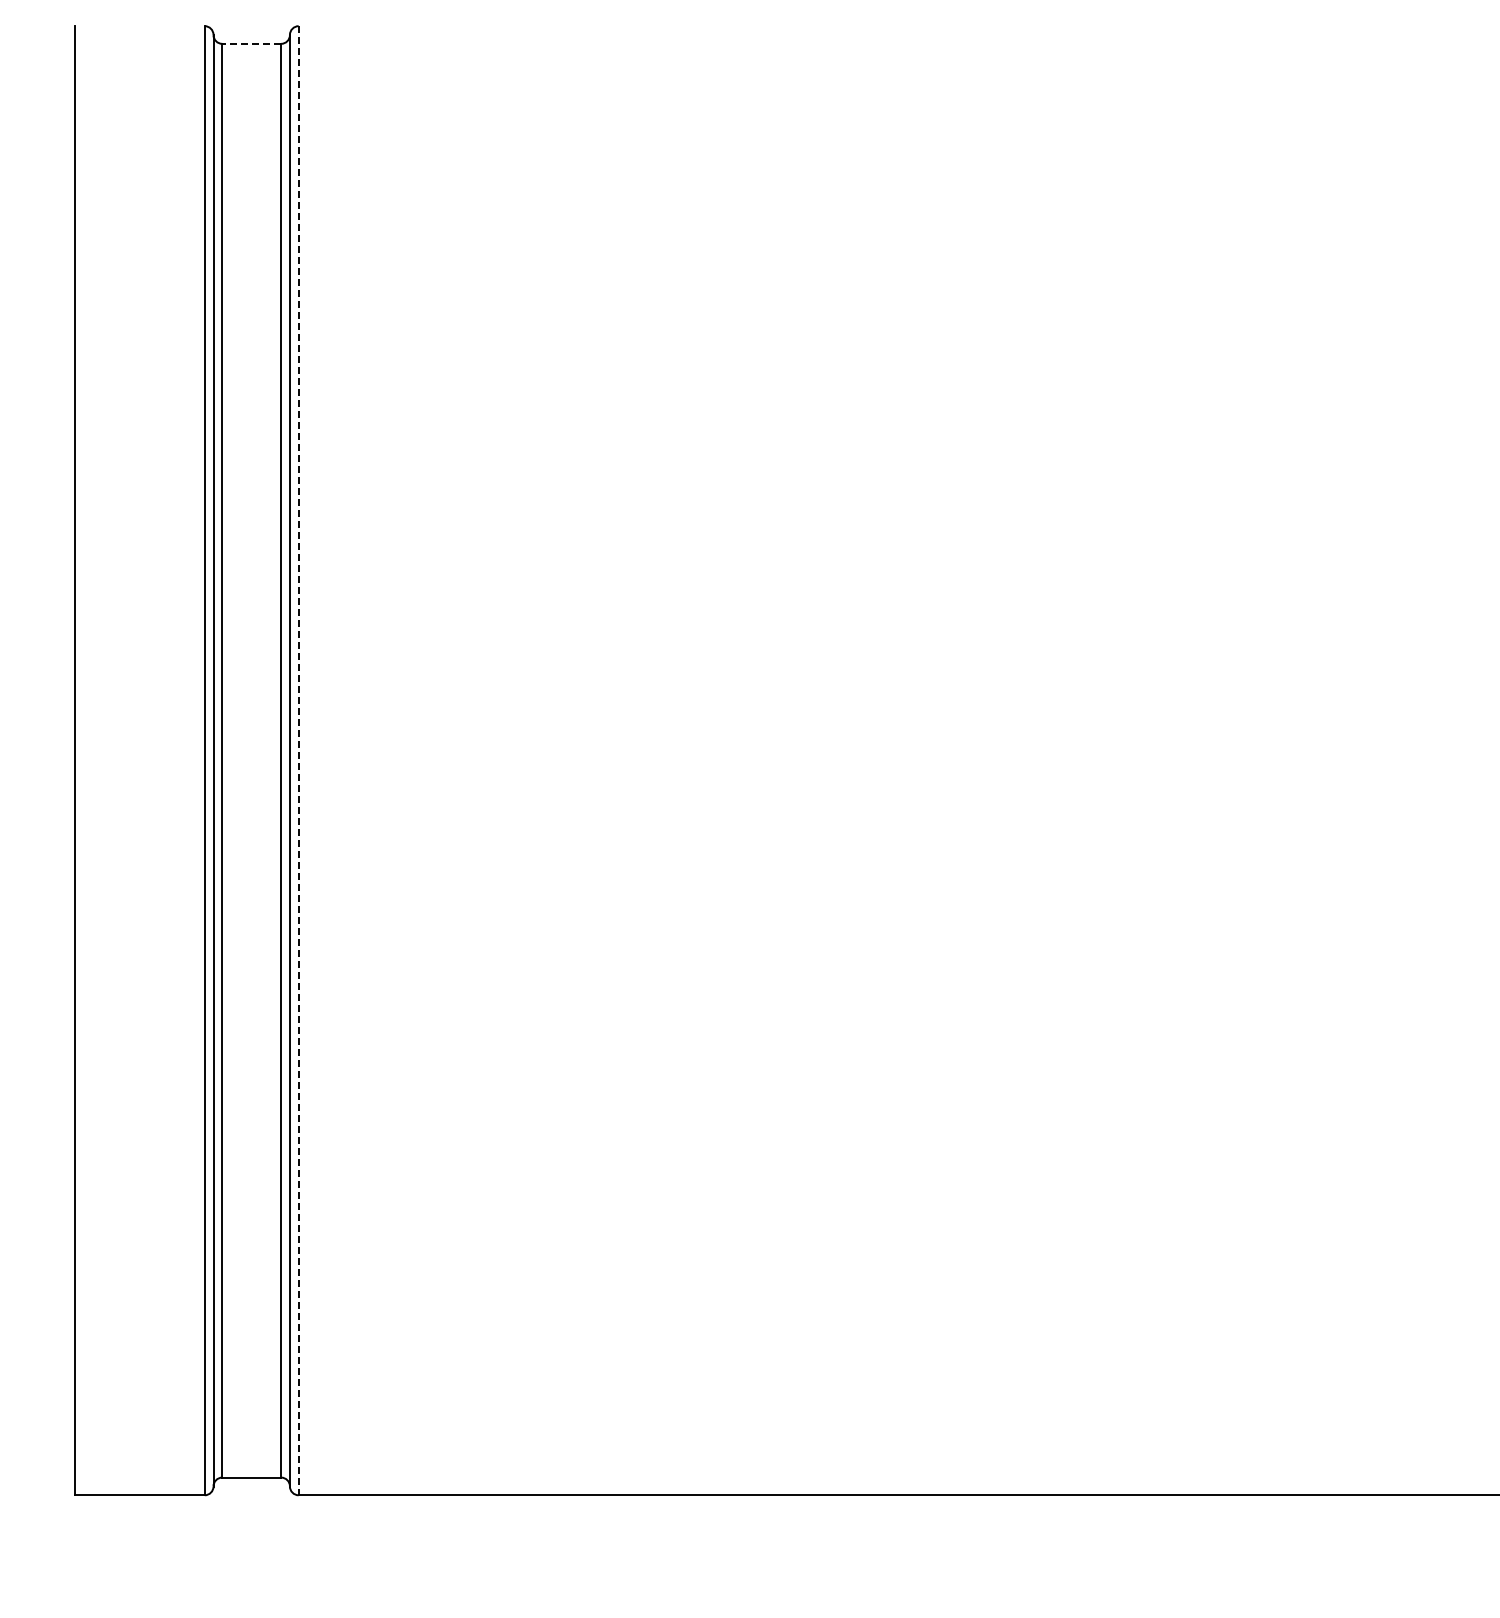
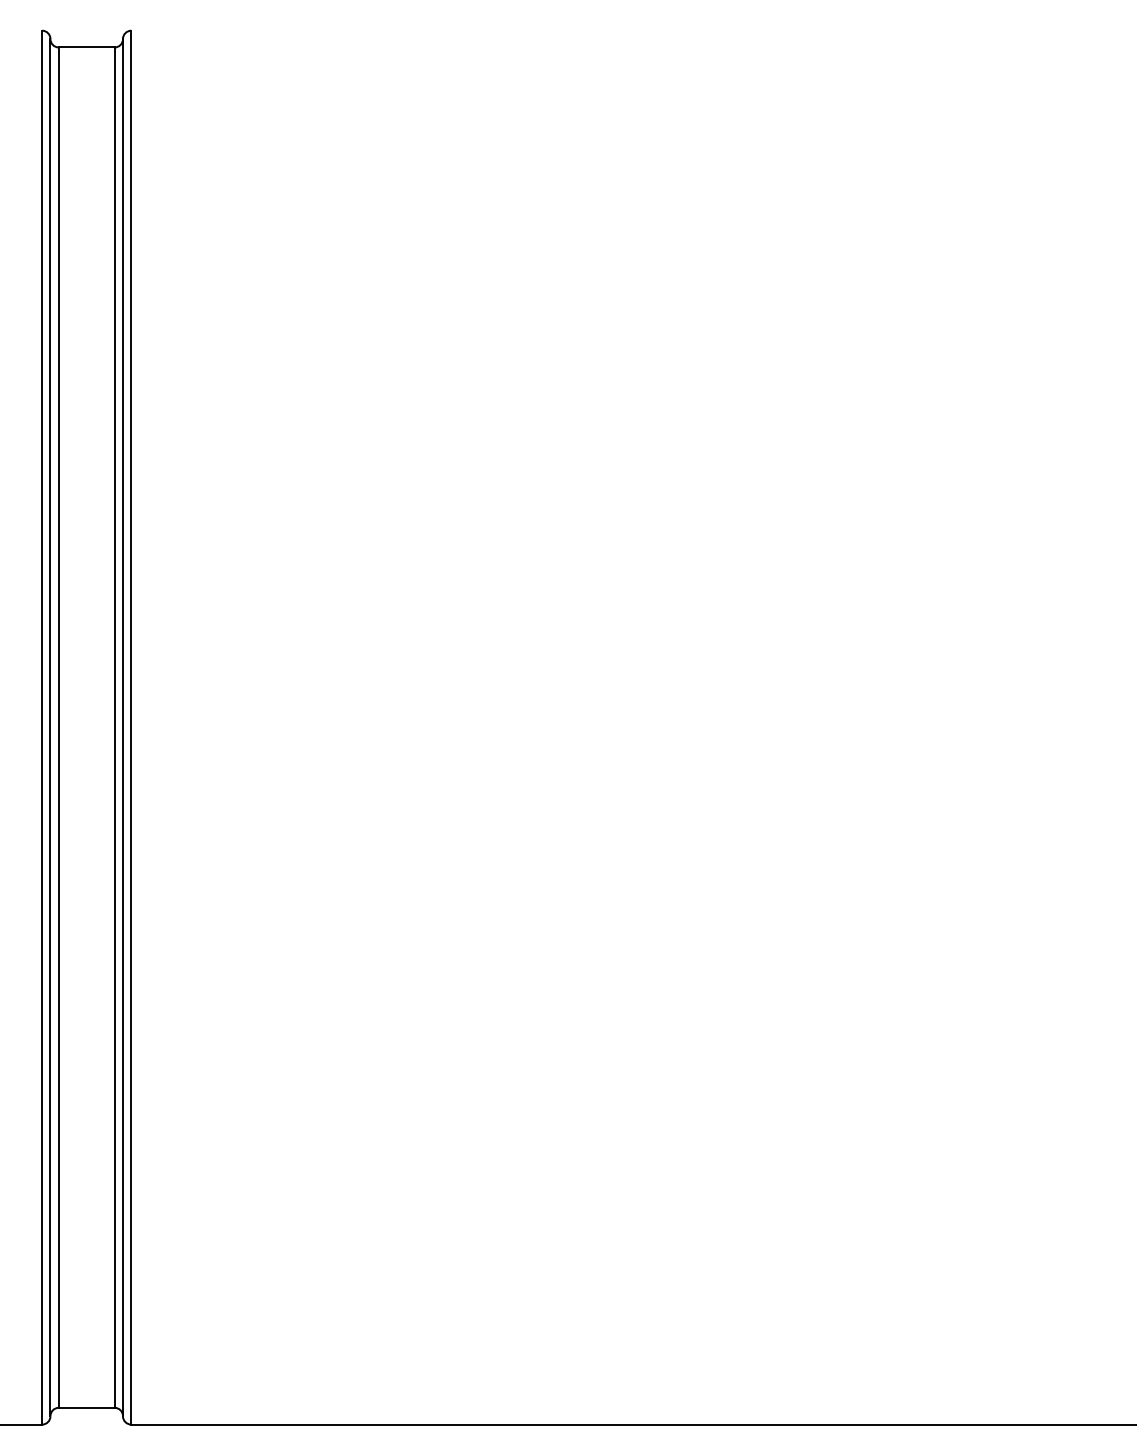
line: (251, 43) -> (86, 47), dashed -> solid
line: (298, 760) -> (131, 727), dashed -> solid

